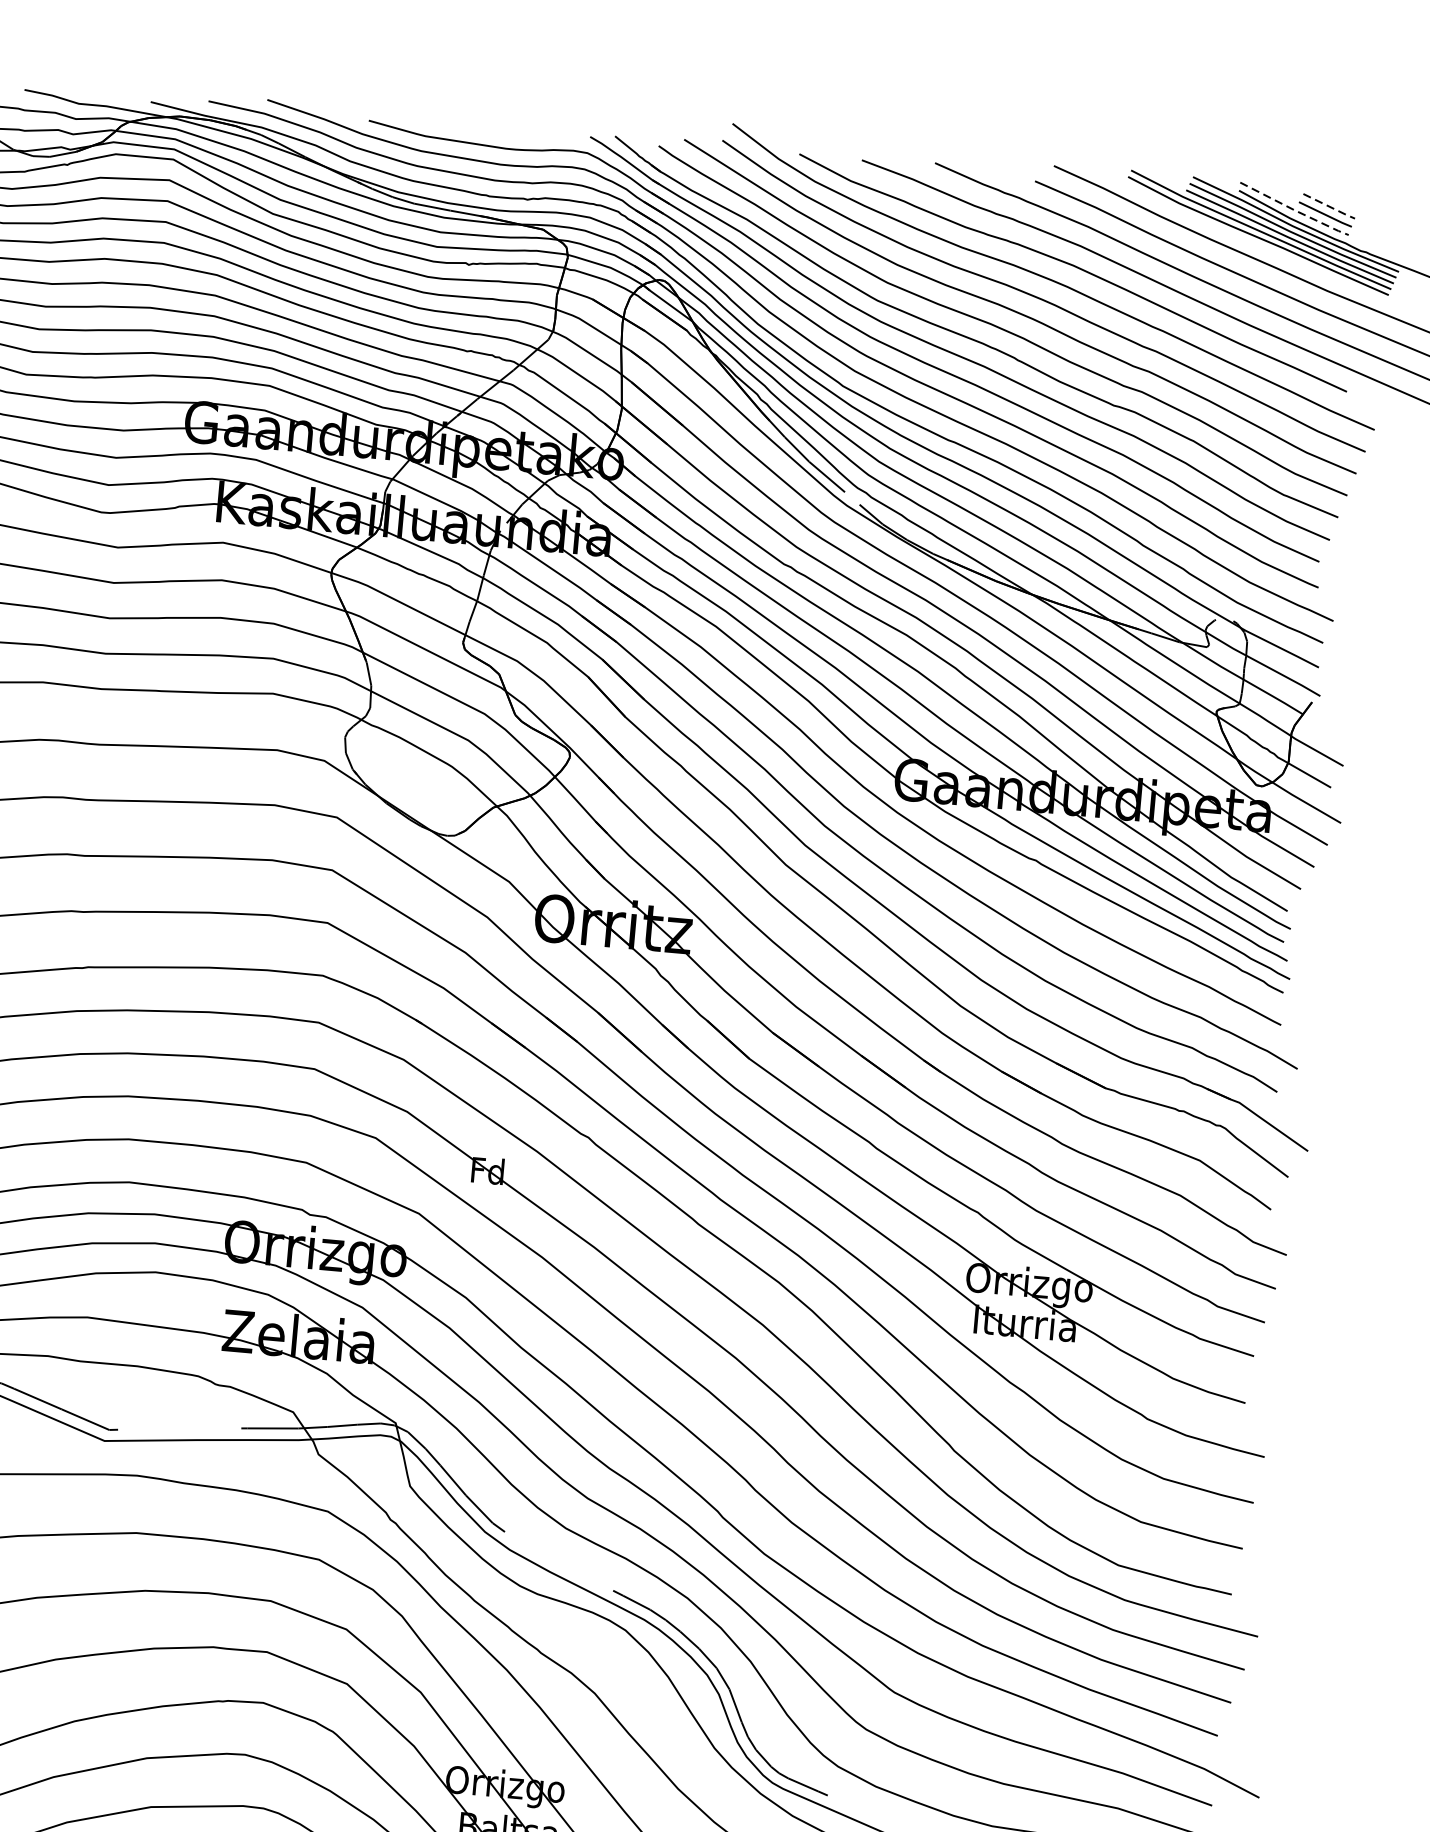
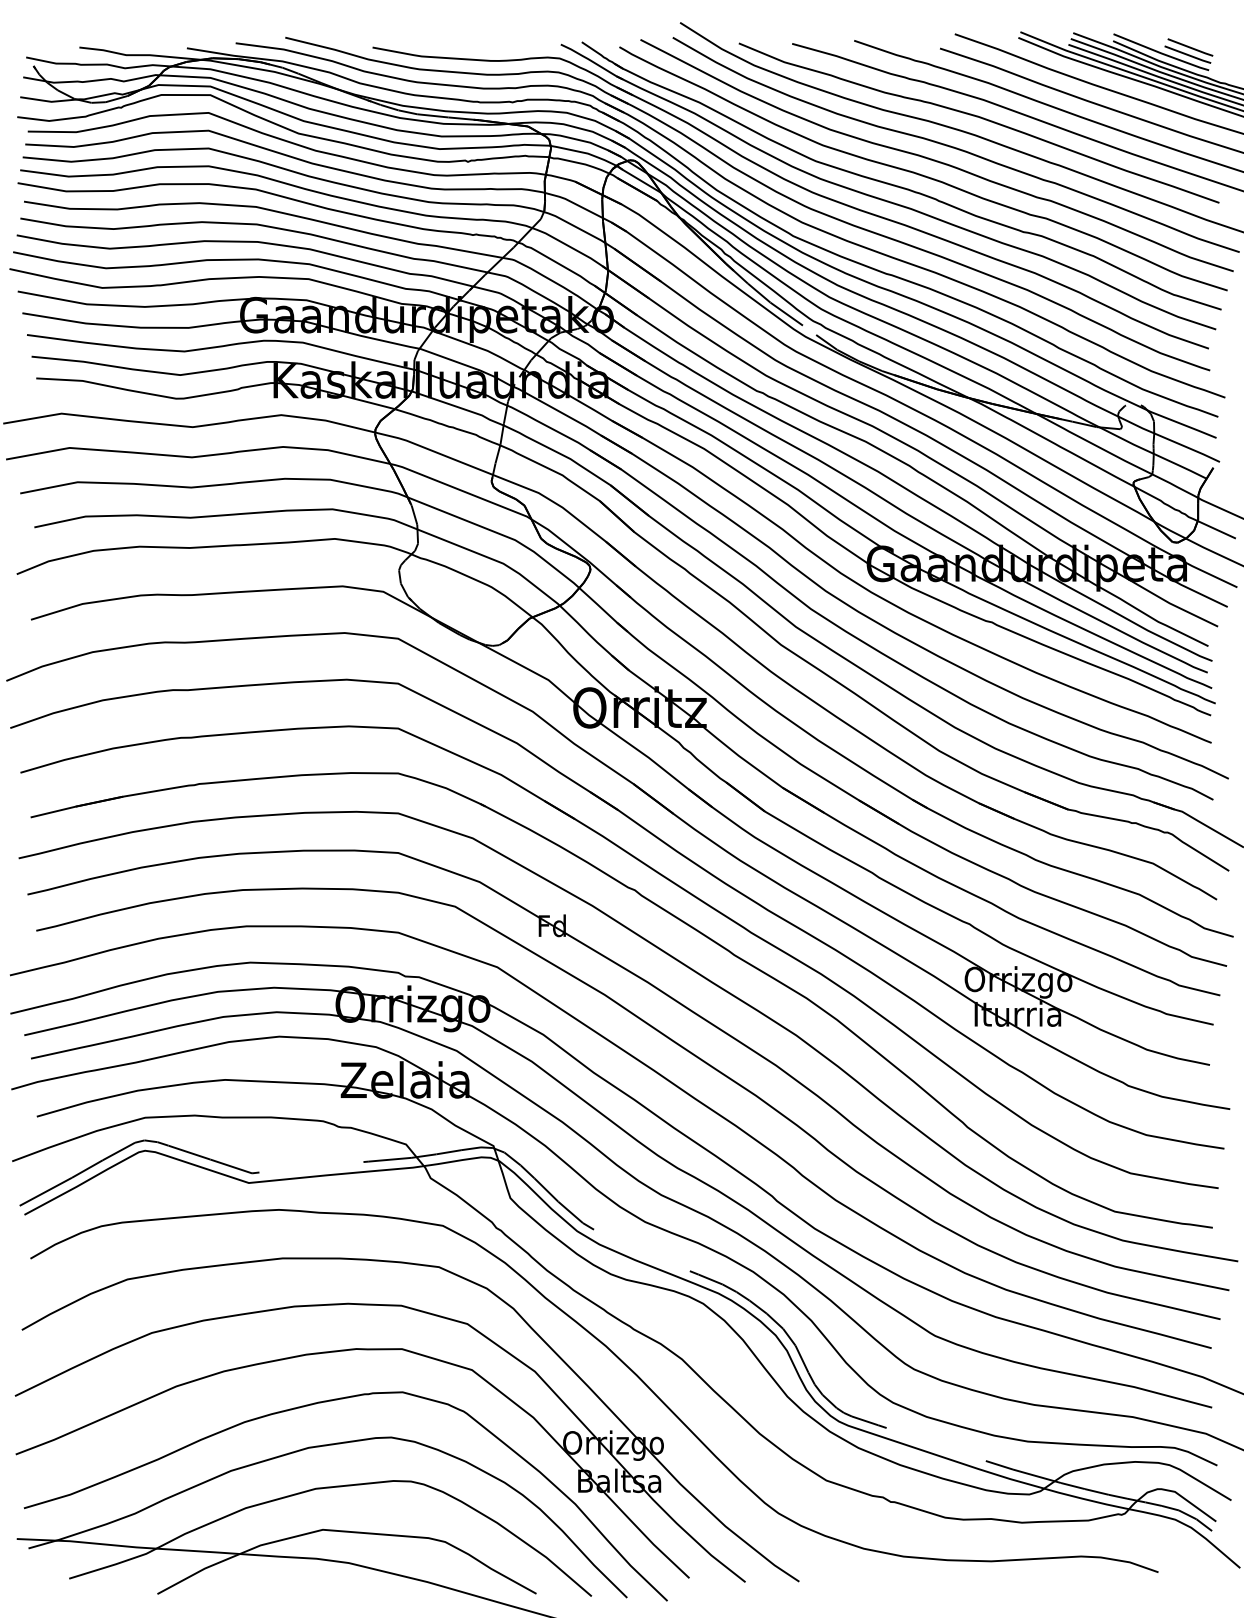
line: (1330, 207) -> (1191, 48), dashed -> solid
line: (1294, 210) -> (1161, 53), dashed -> solid

